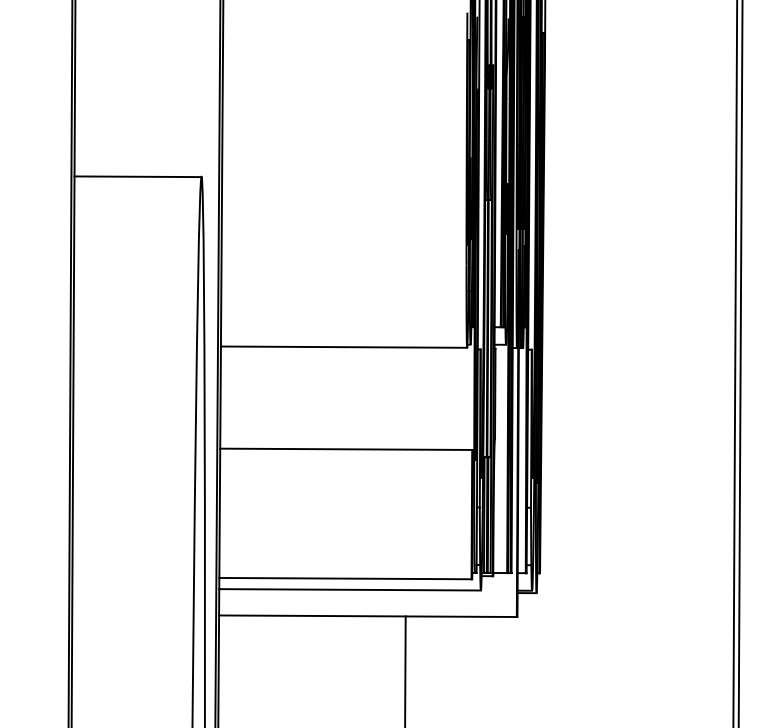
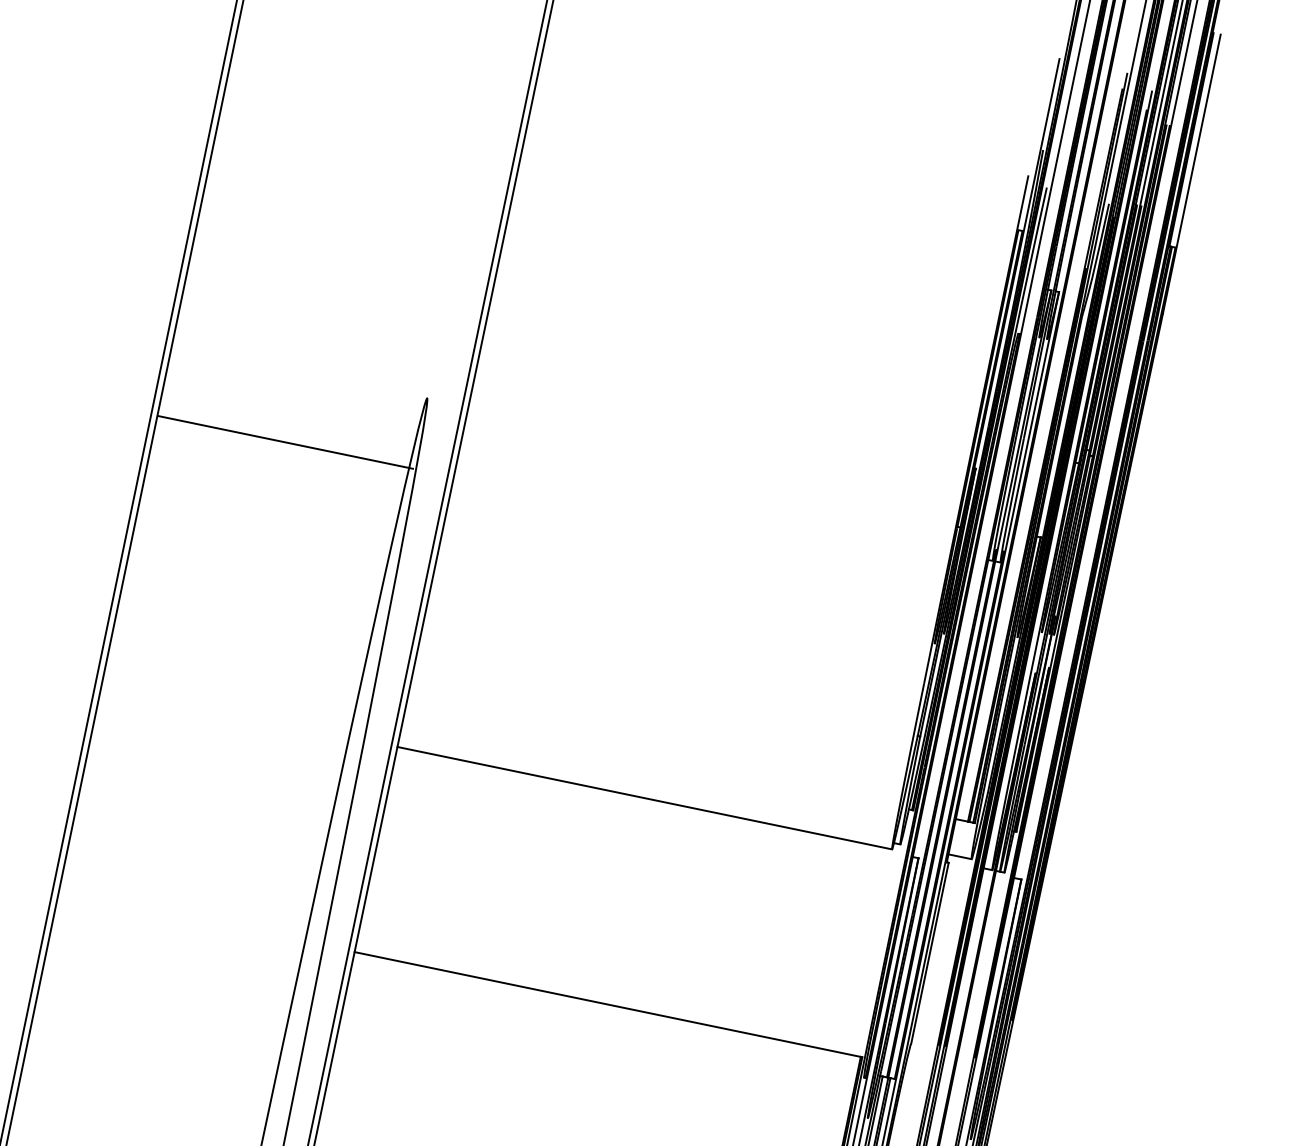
line: (137, 176) -> (284, 441), moved

